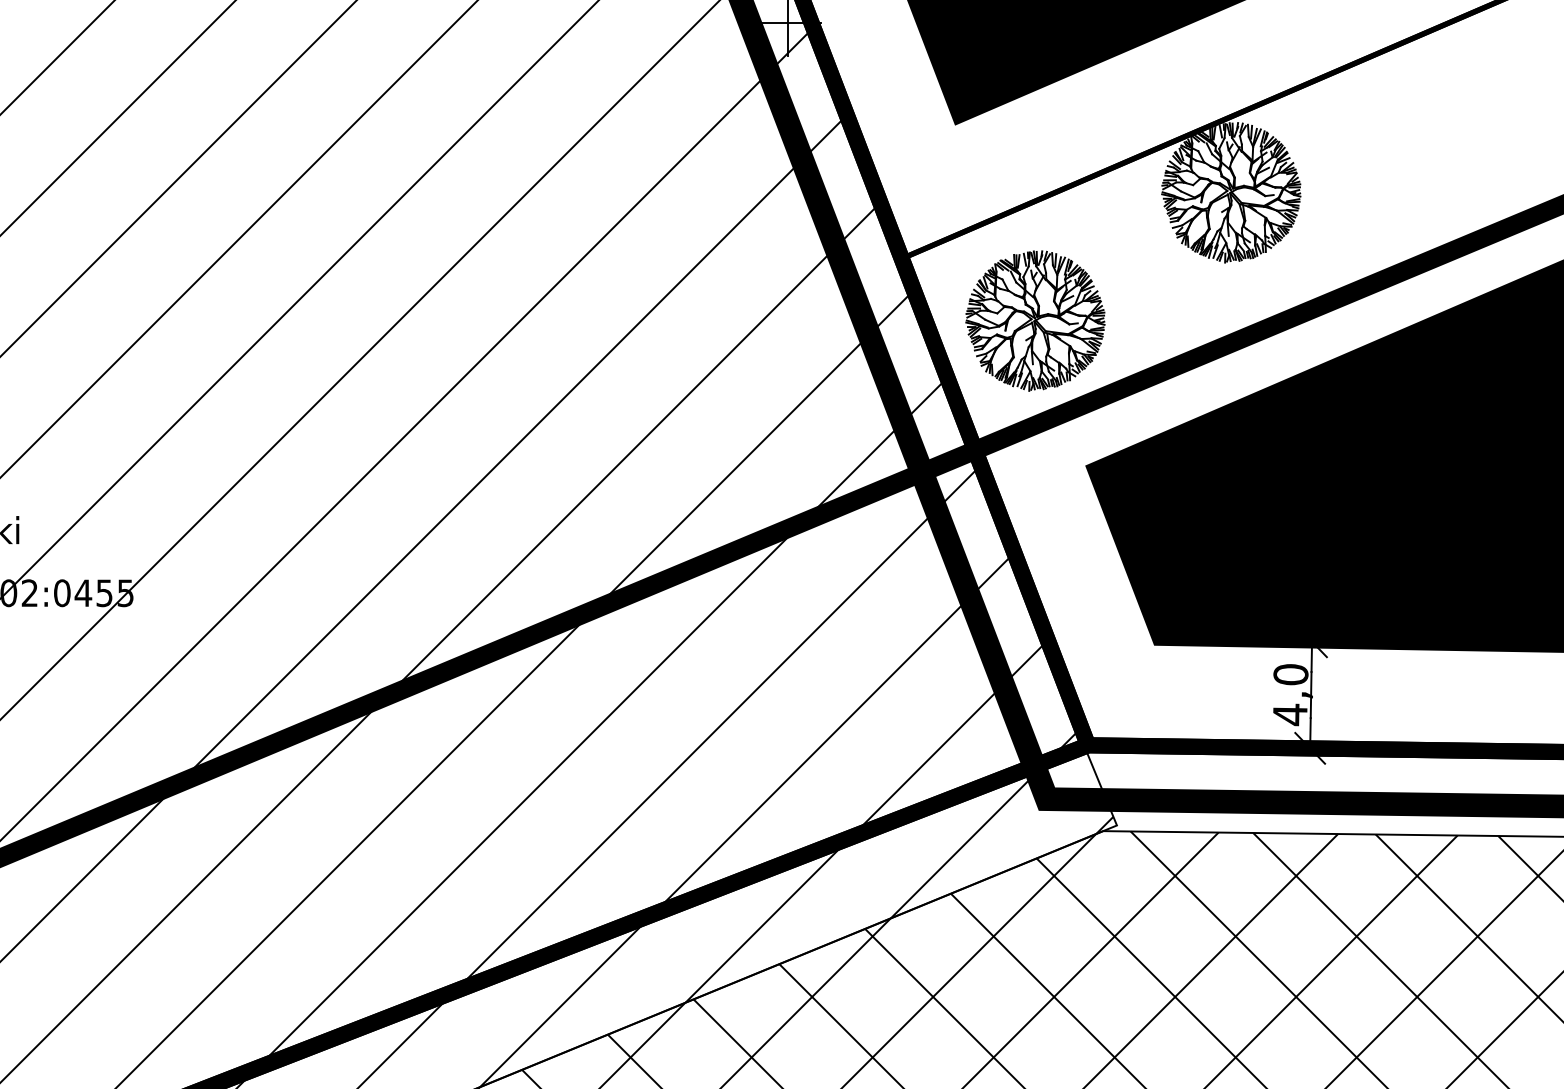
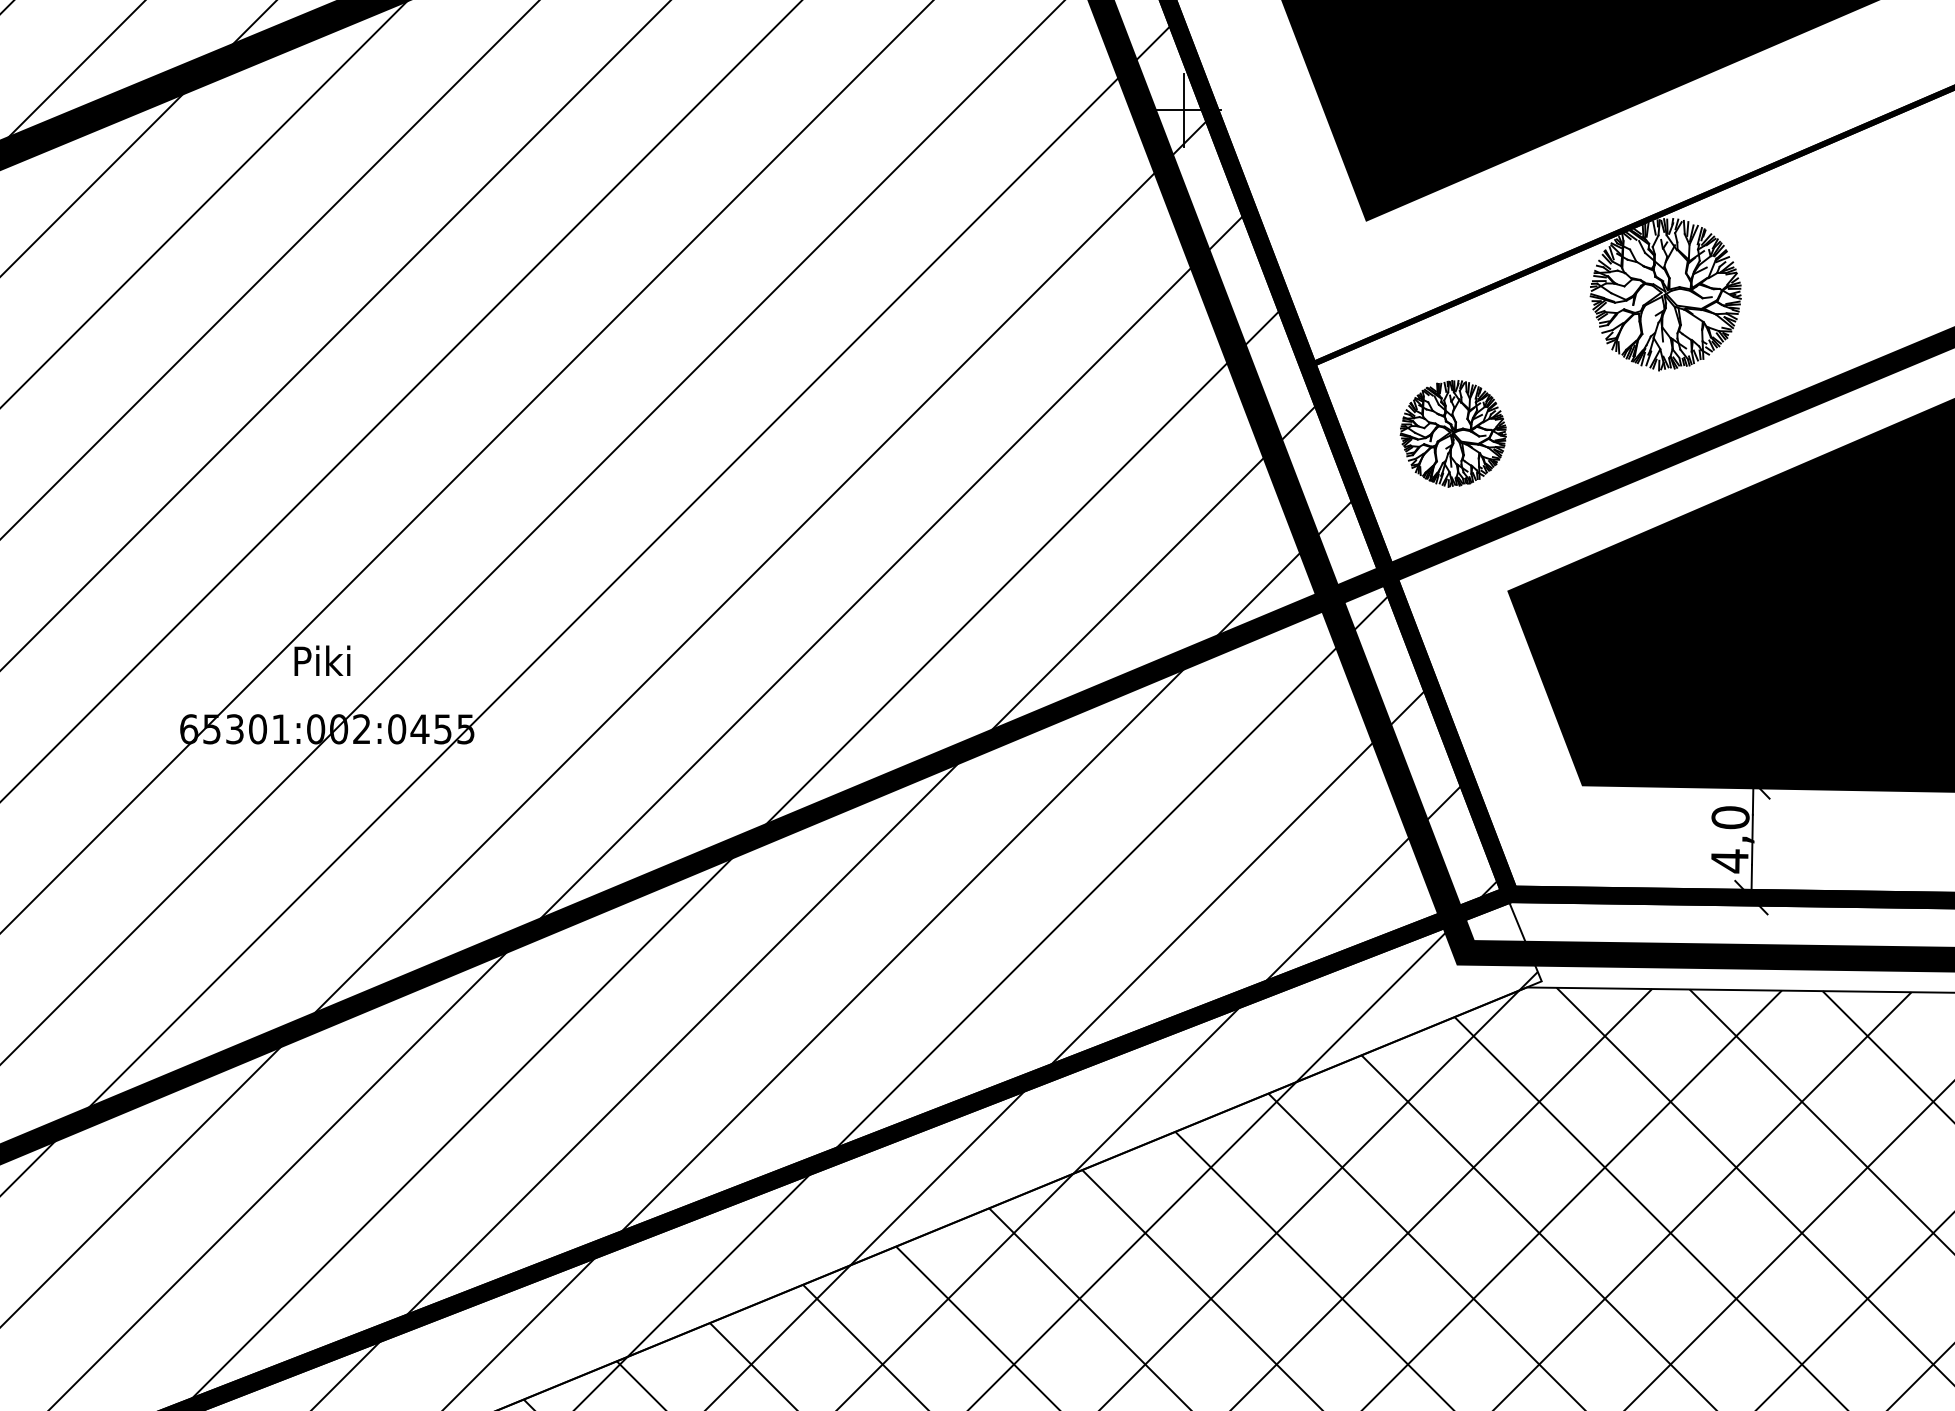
part: (1035, 320) -> (1453, 433), size x0.7

